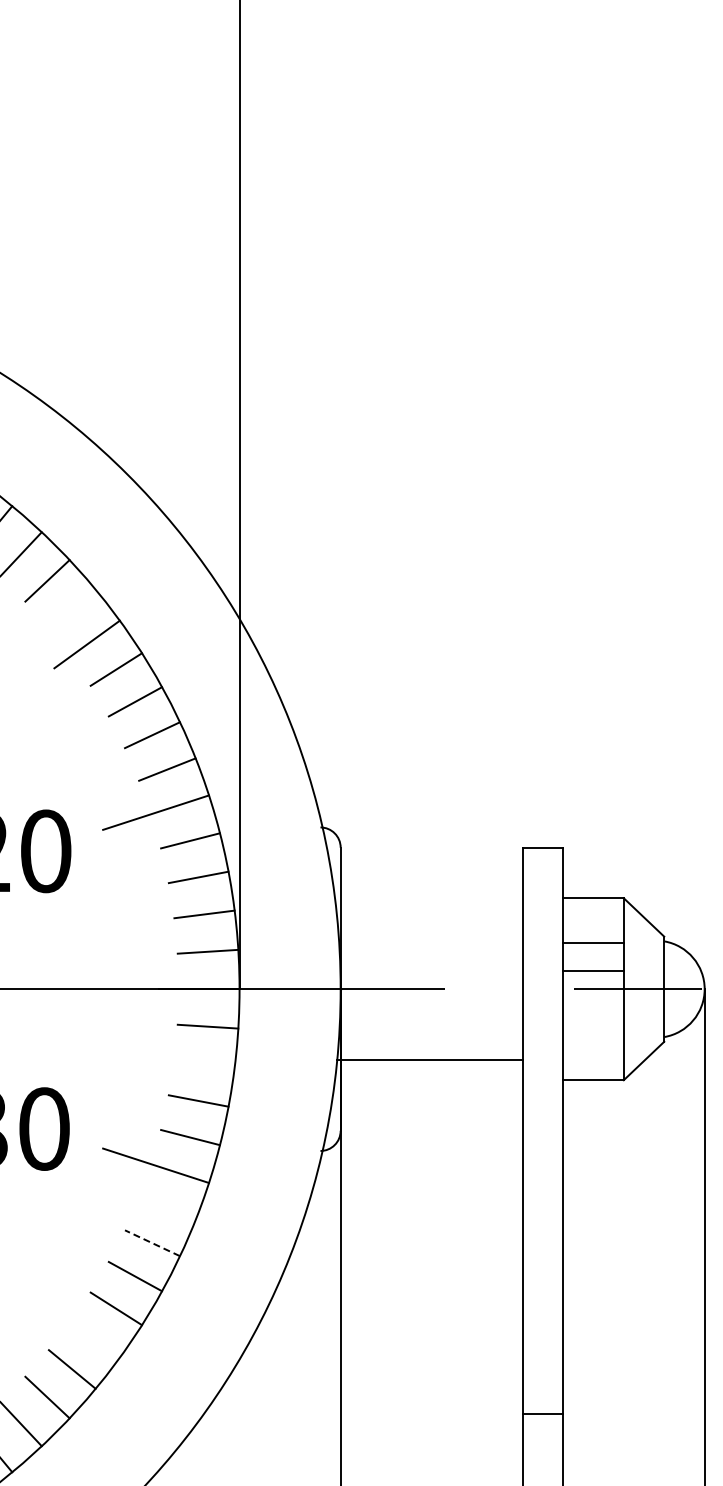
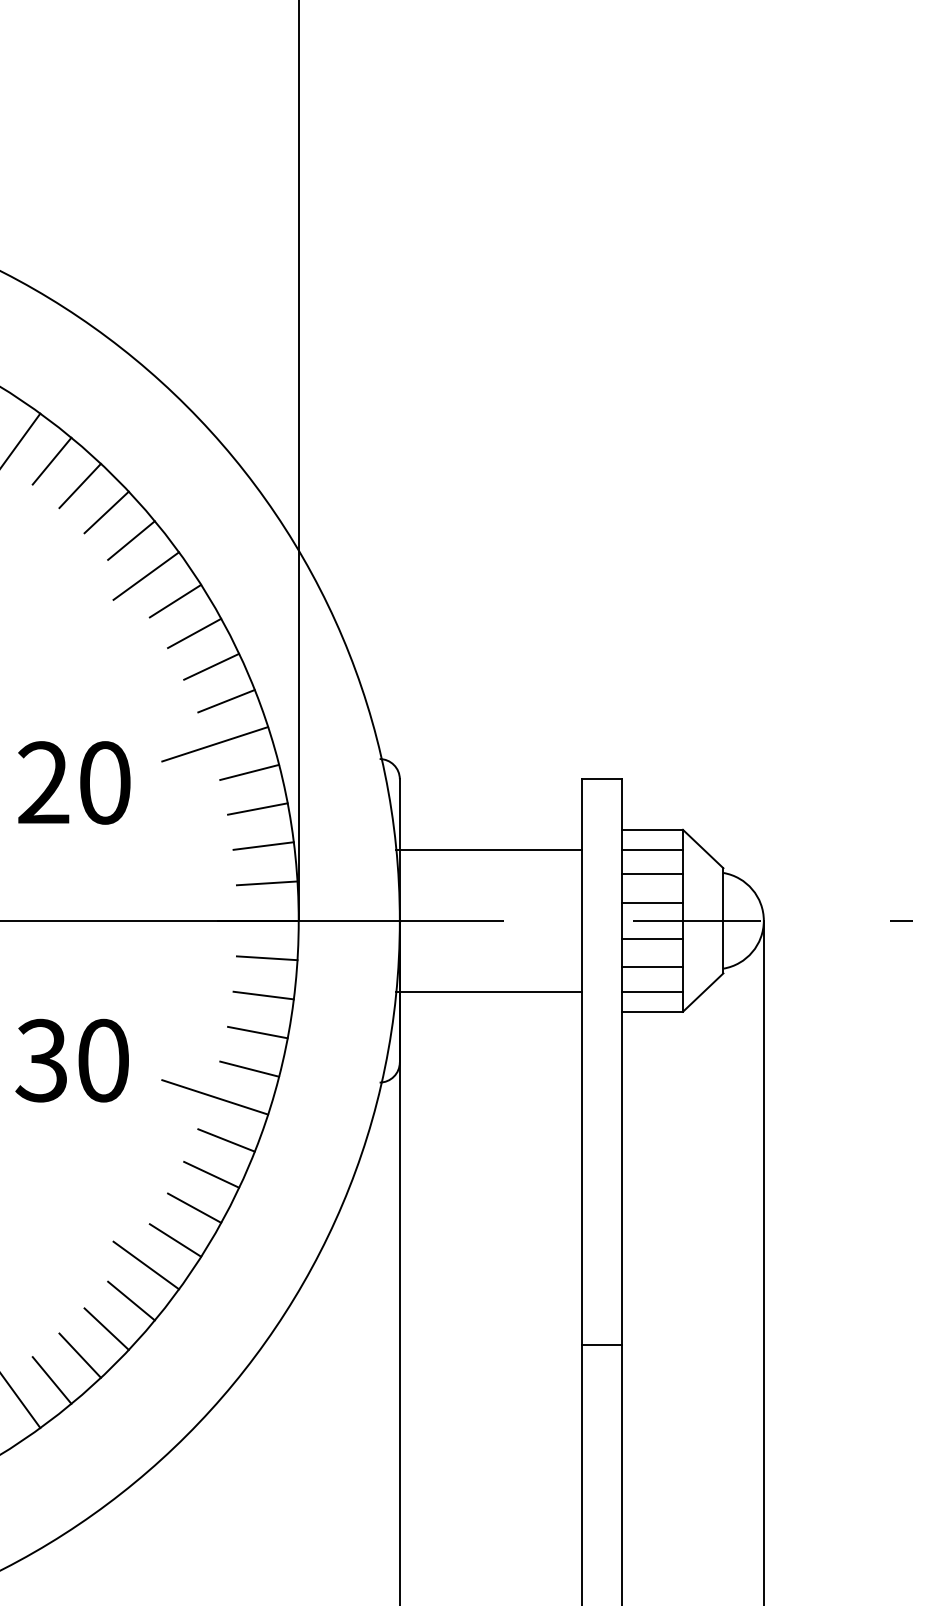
line: (72, 608) -> (131, 540), added
line: (429, 918) -> (488, 850), added
line: (593, 918) -> (652, 850), added
line: (593, 1007) -> (652, 939), added
line: (593, 1035) -> (652, 967), added
line: (593, 1059) -> (652, 991), added
line: (204, 1063) -> (263, 995), added
line: (167, 1208) -> (226, 1140), added
line: (152, 1242) -> (211, 1174), dashed -> solid
line: (87, 1333) -> (146, 1265), added

